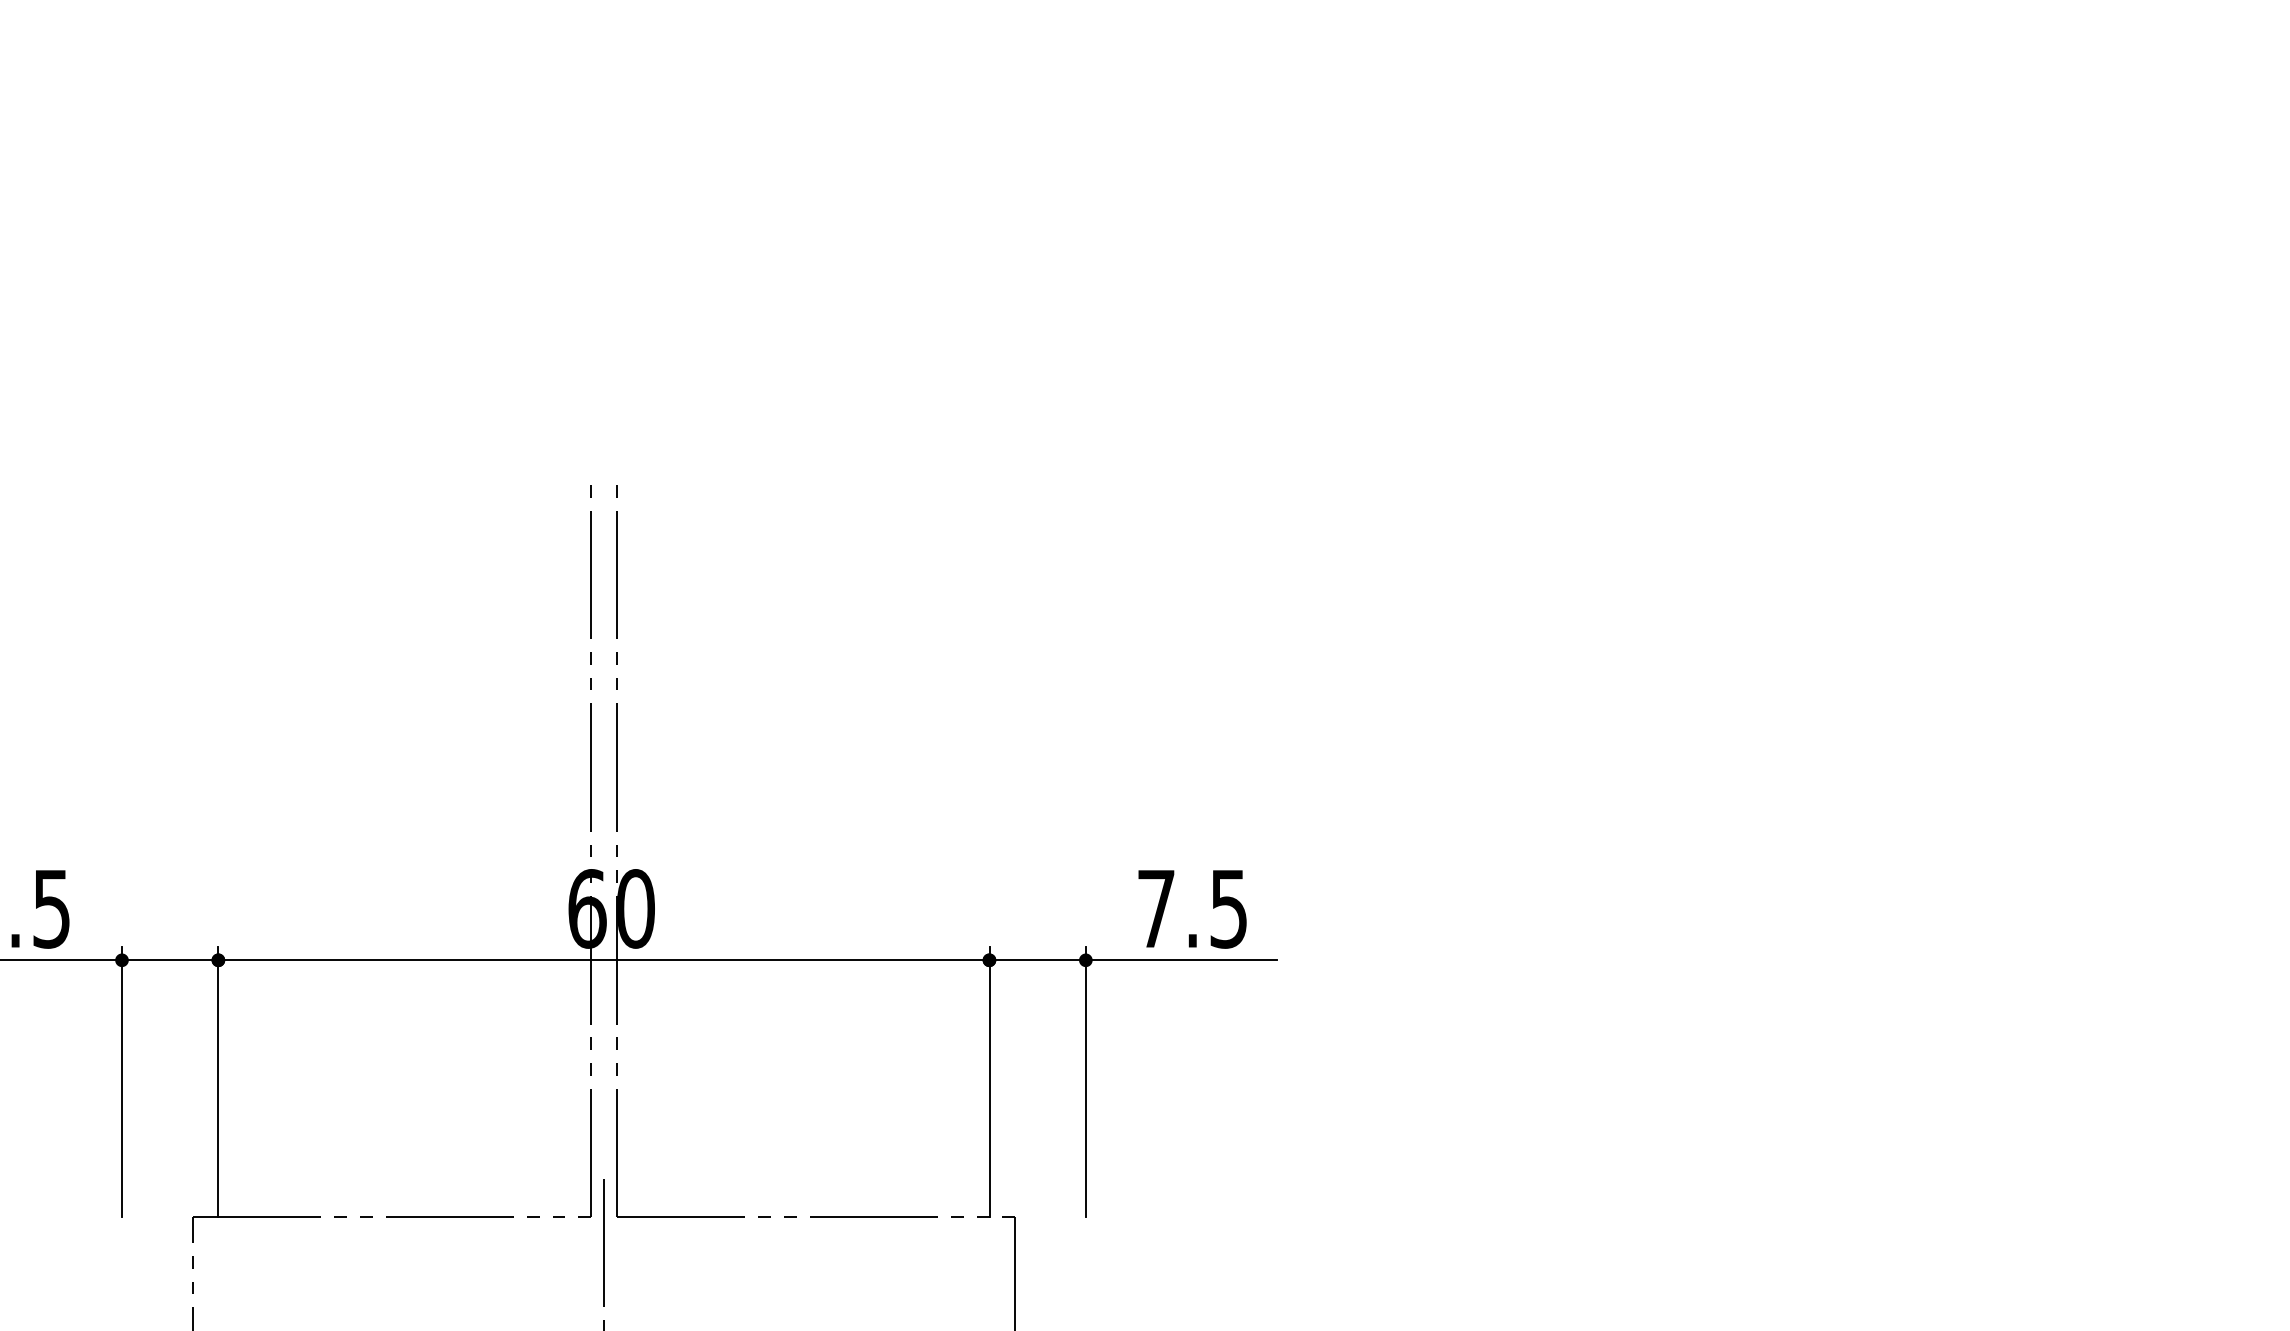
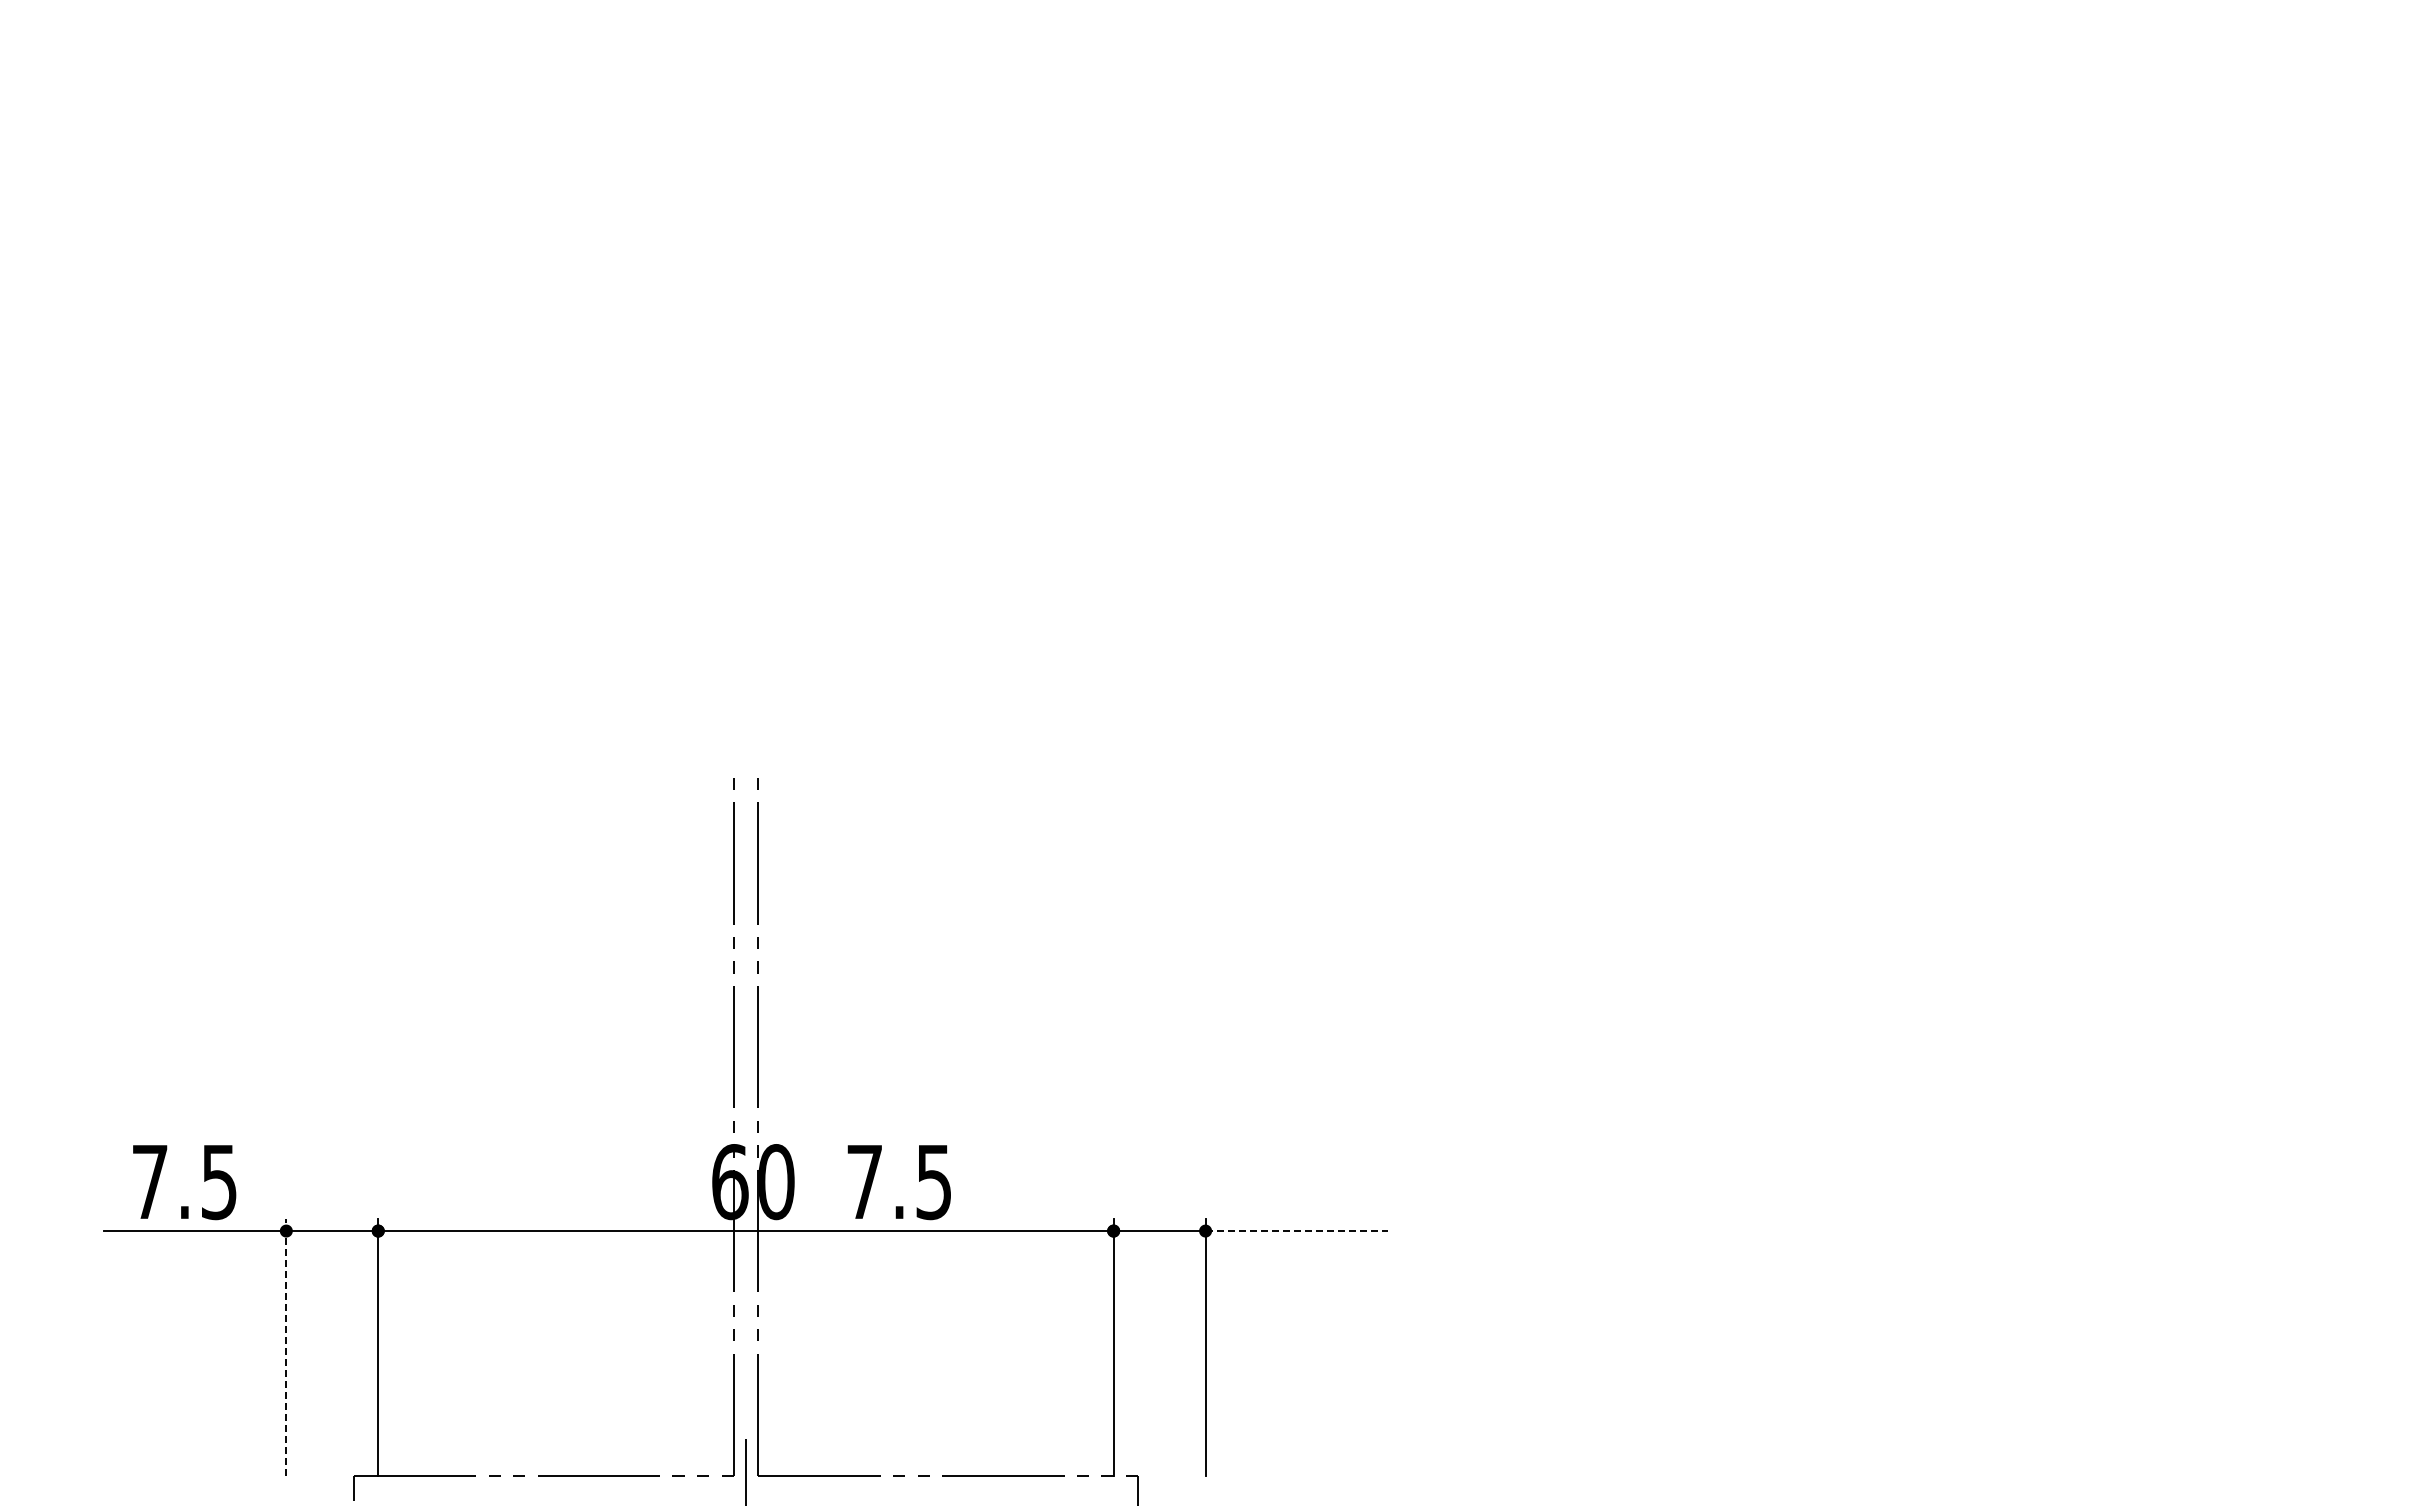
text: (1191, 909) -> (898, 1182), moved
line: (1182, 960) -> (1297, 1231), solid -> dashed
line: (122, 1082) -> (286, 1347), solid -> dashed

